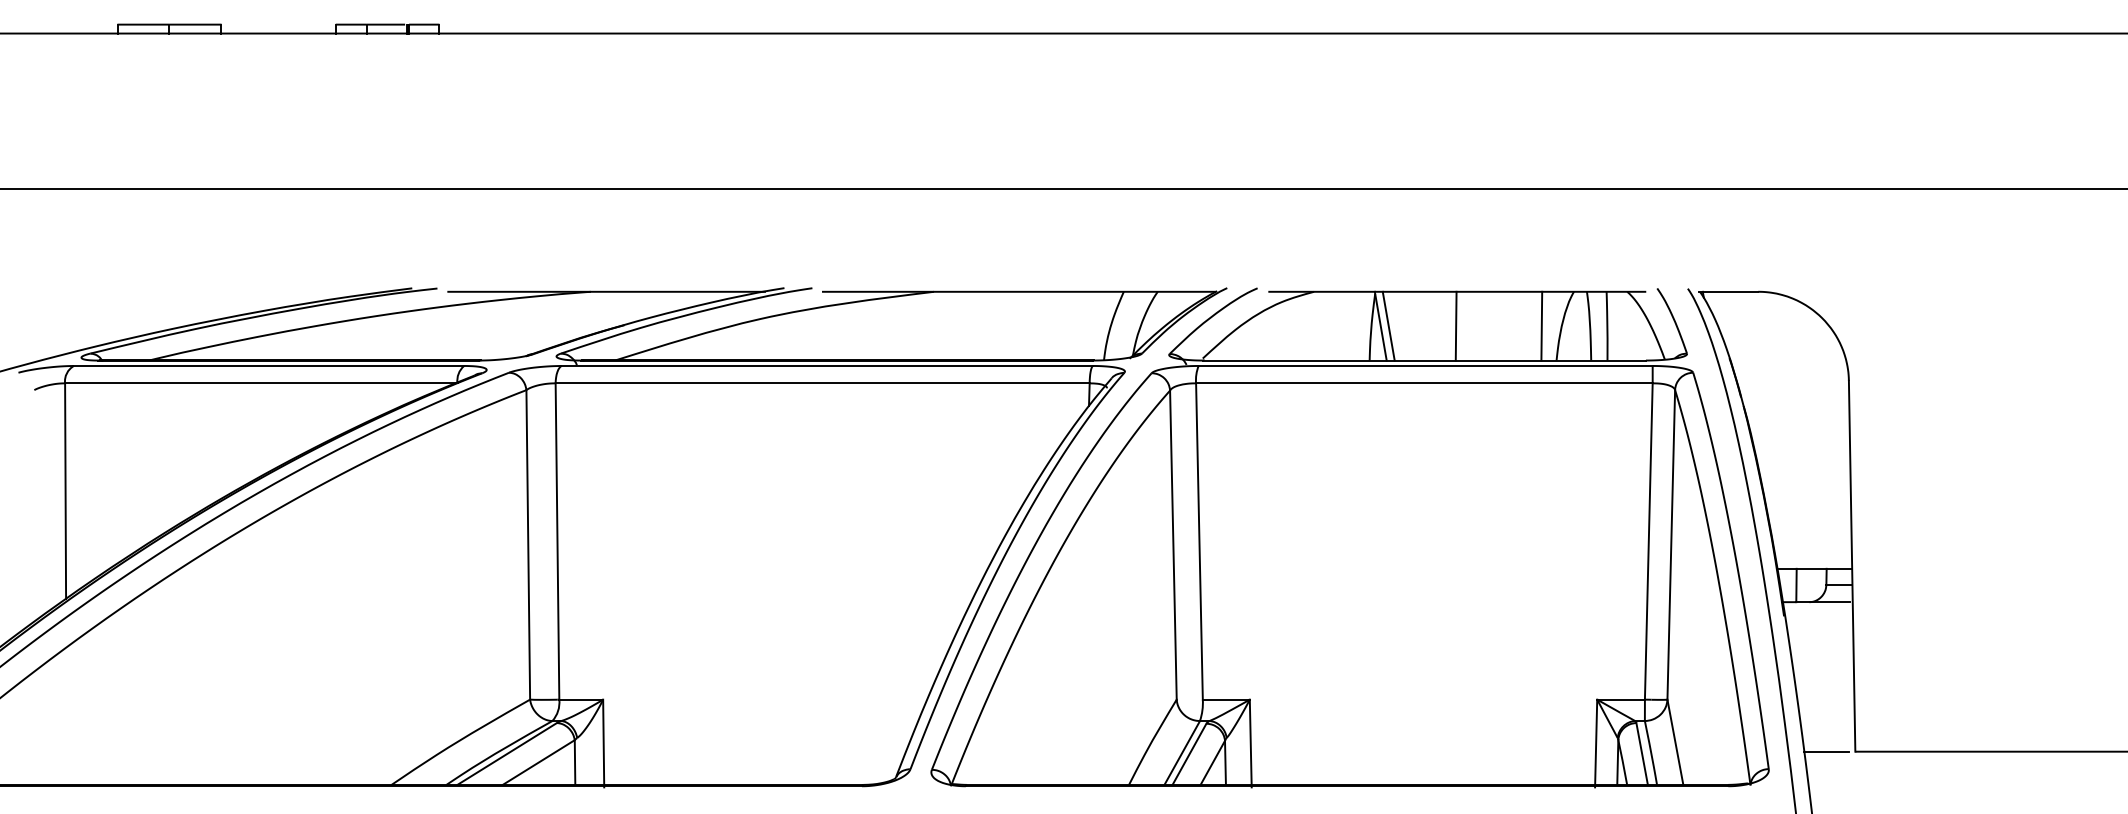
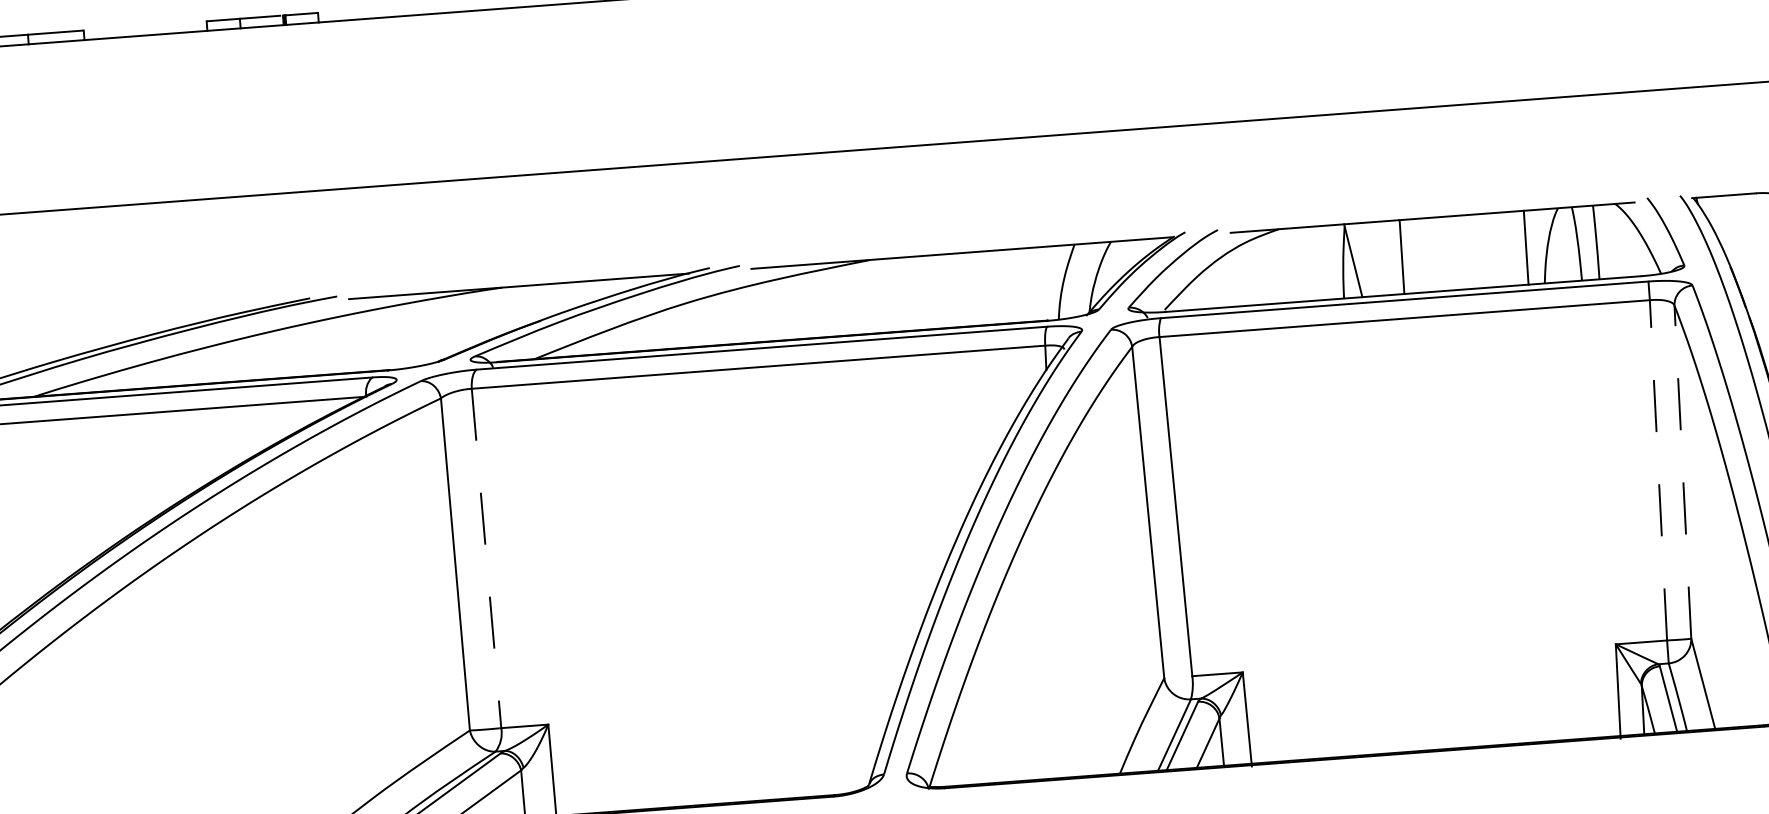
line: (1388, 325) -> (1361, 259), removed
line: (1455, 325) -> (1401, 256), moved
line: (1648, 541) -> (1658, 470), solid -> dashed
line: (557, 542) -> (486, 559), solid -> dashed
line: (1671, 544) -> (1683, 471), solid -> dashed

